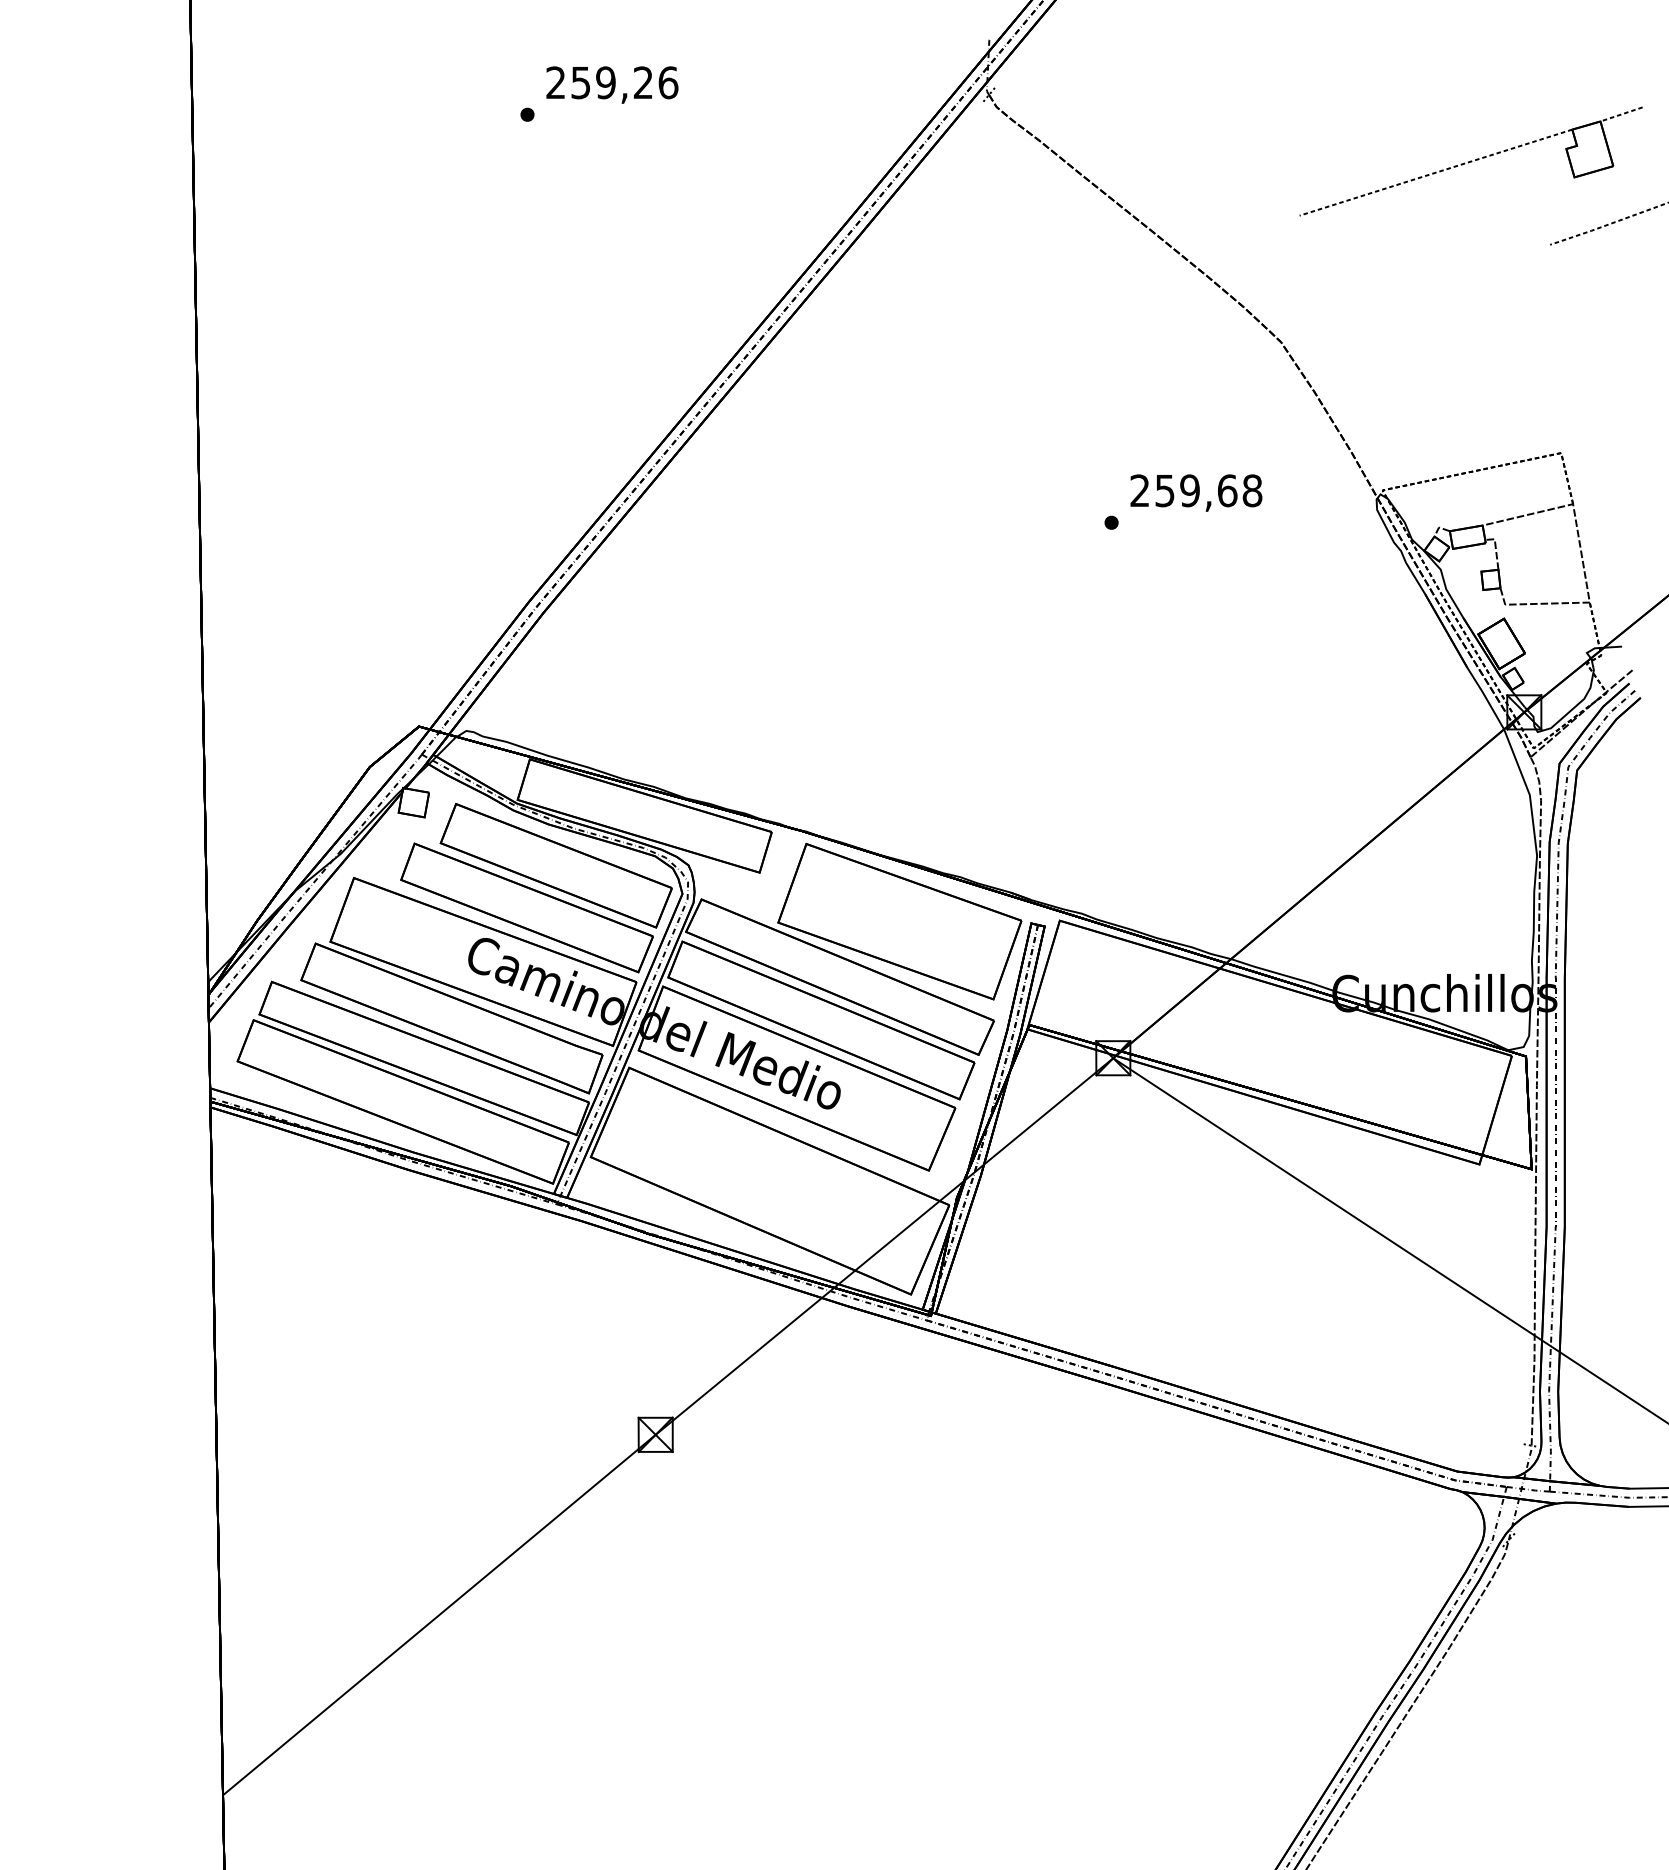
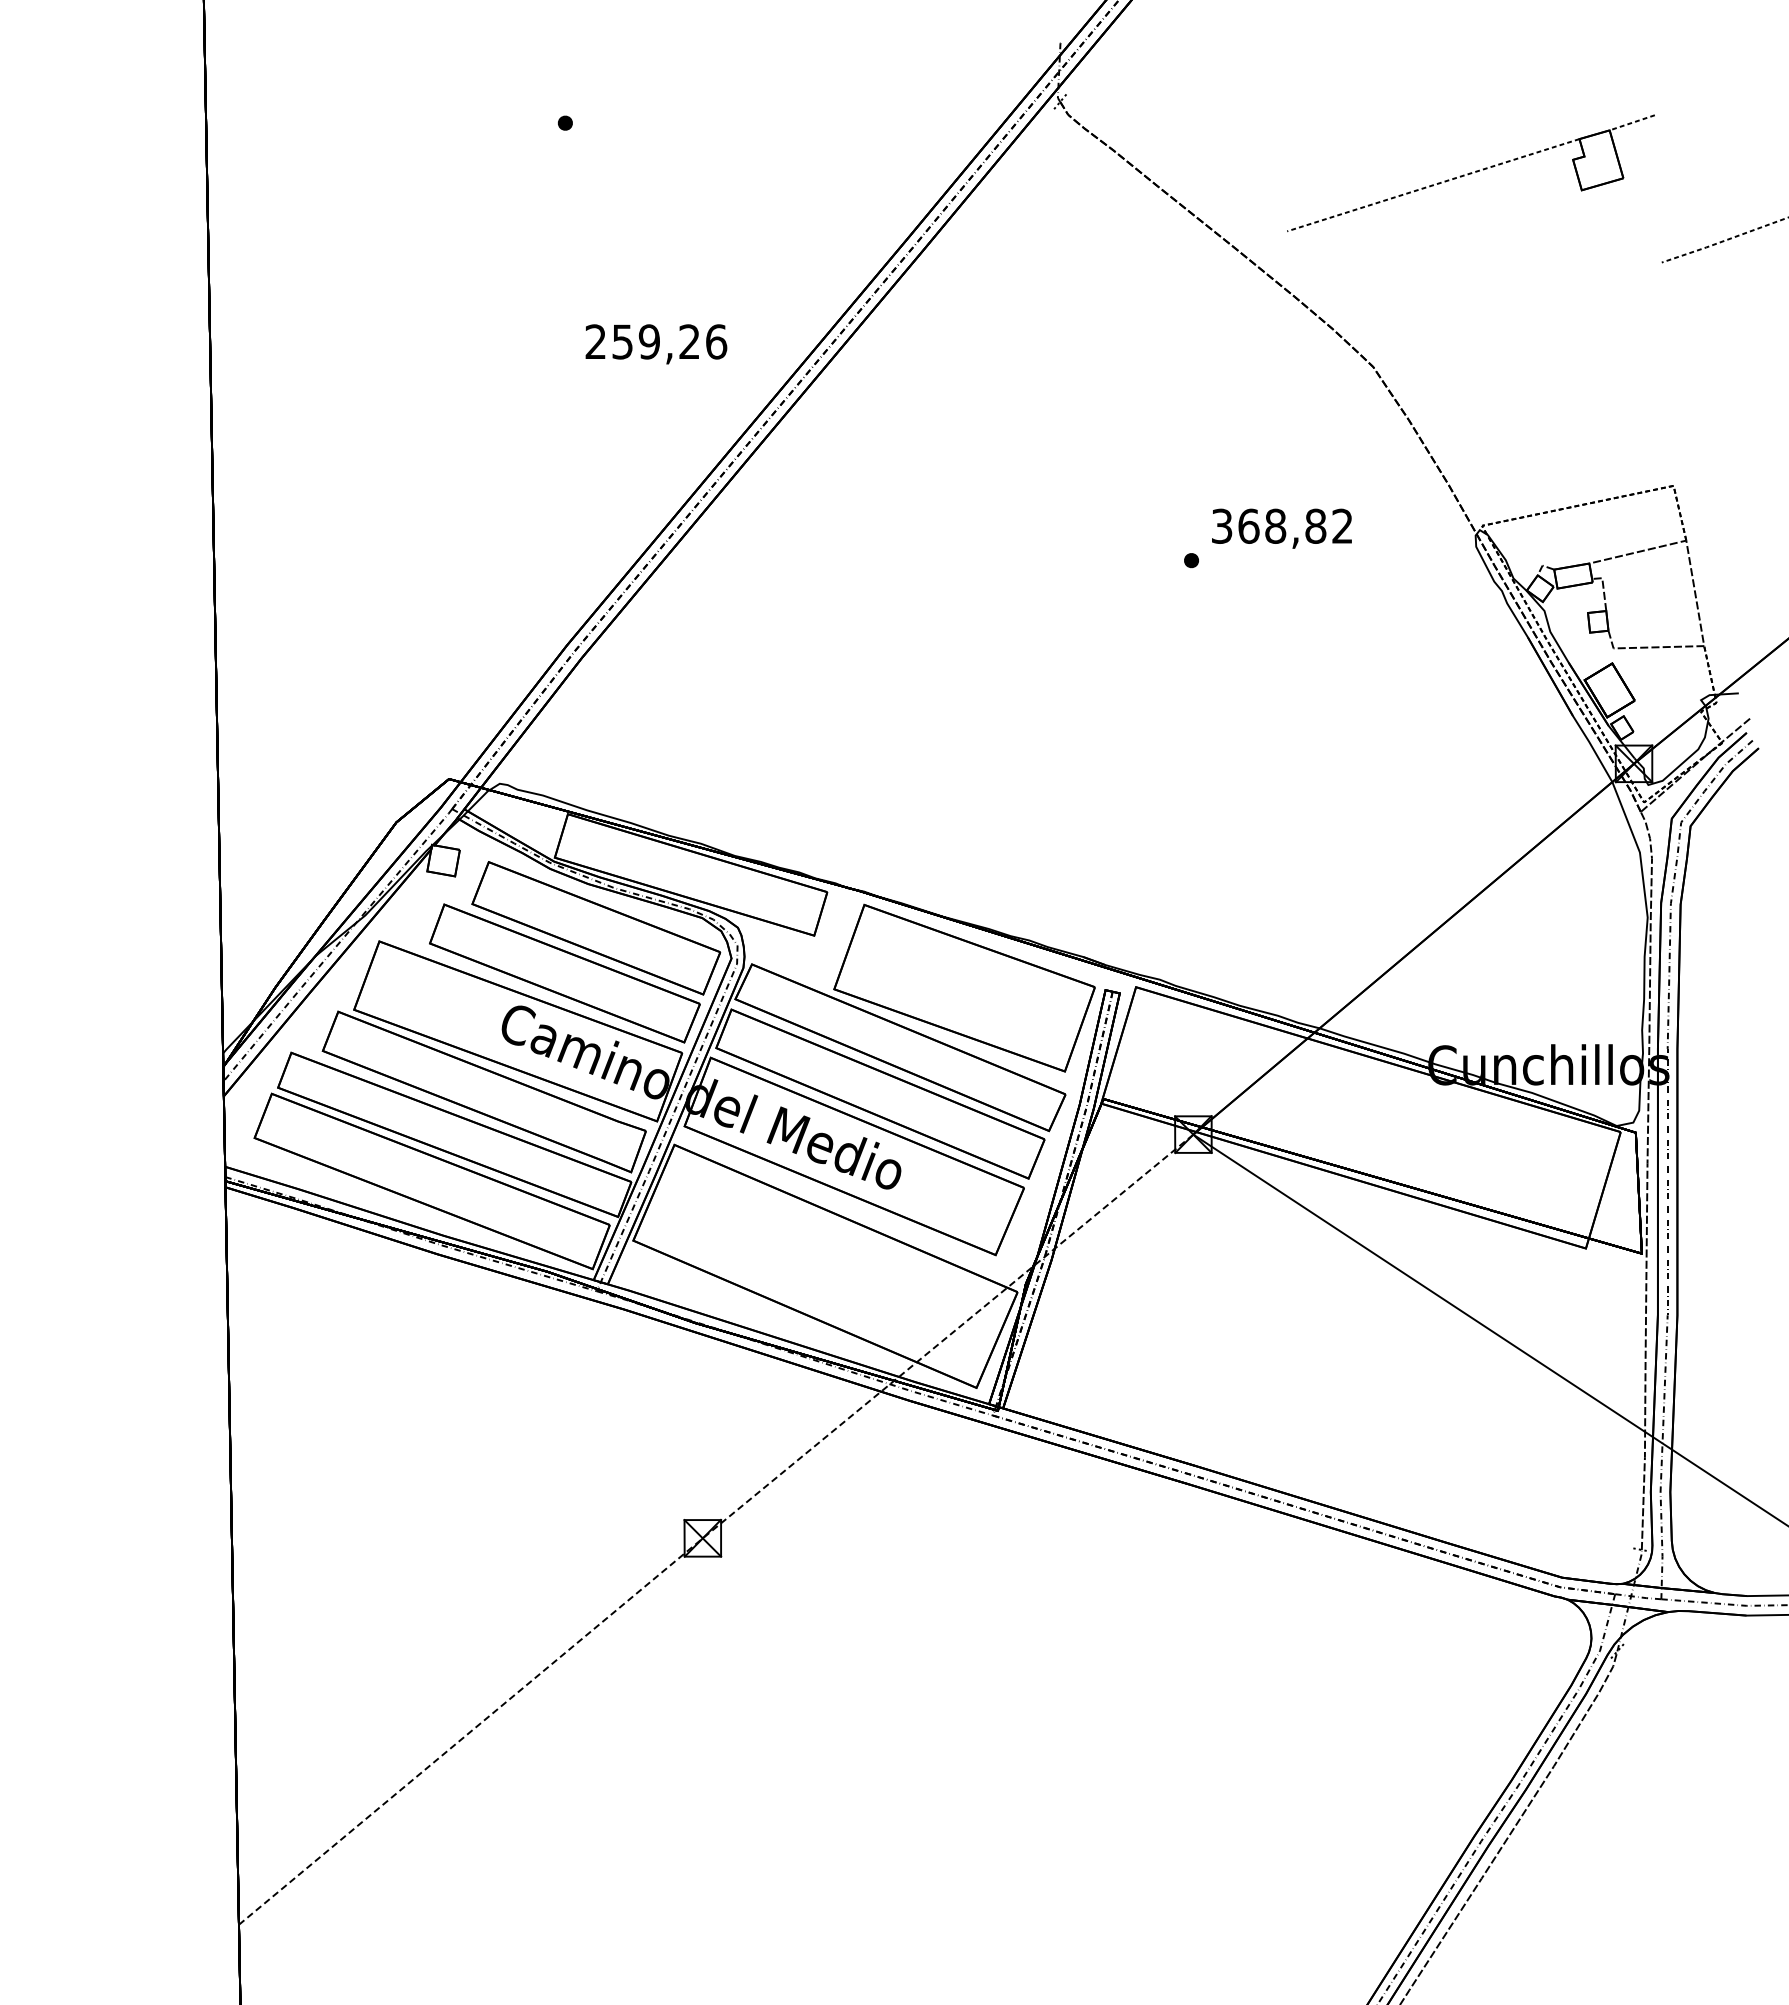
text: (612, 85) -> (656, 344), moved
part: (1470, 161) -> (1470, 173), moved
text: (1196, 490) -> (1282, 525), 259,68 -> 368,82
line: (667, 1425) -> (715, 1528), solid -> dashed

